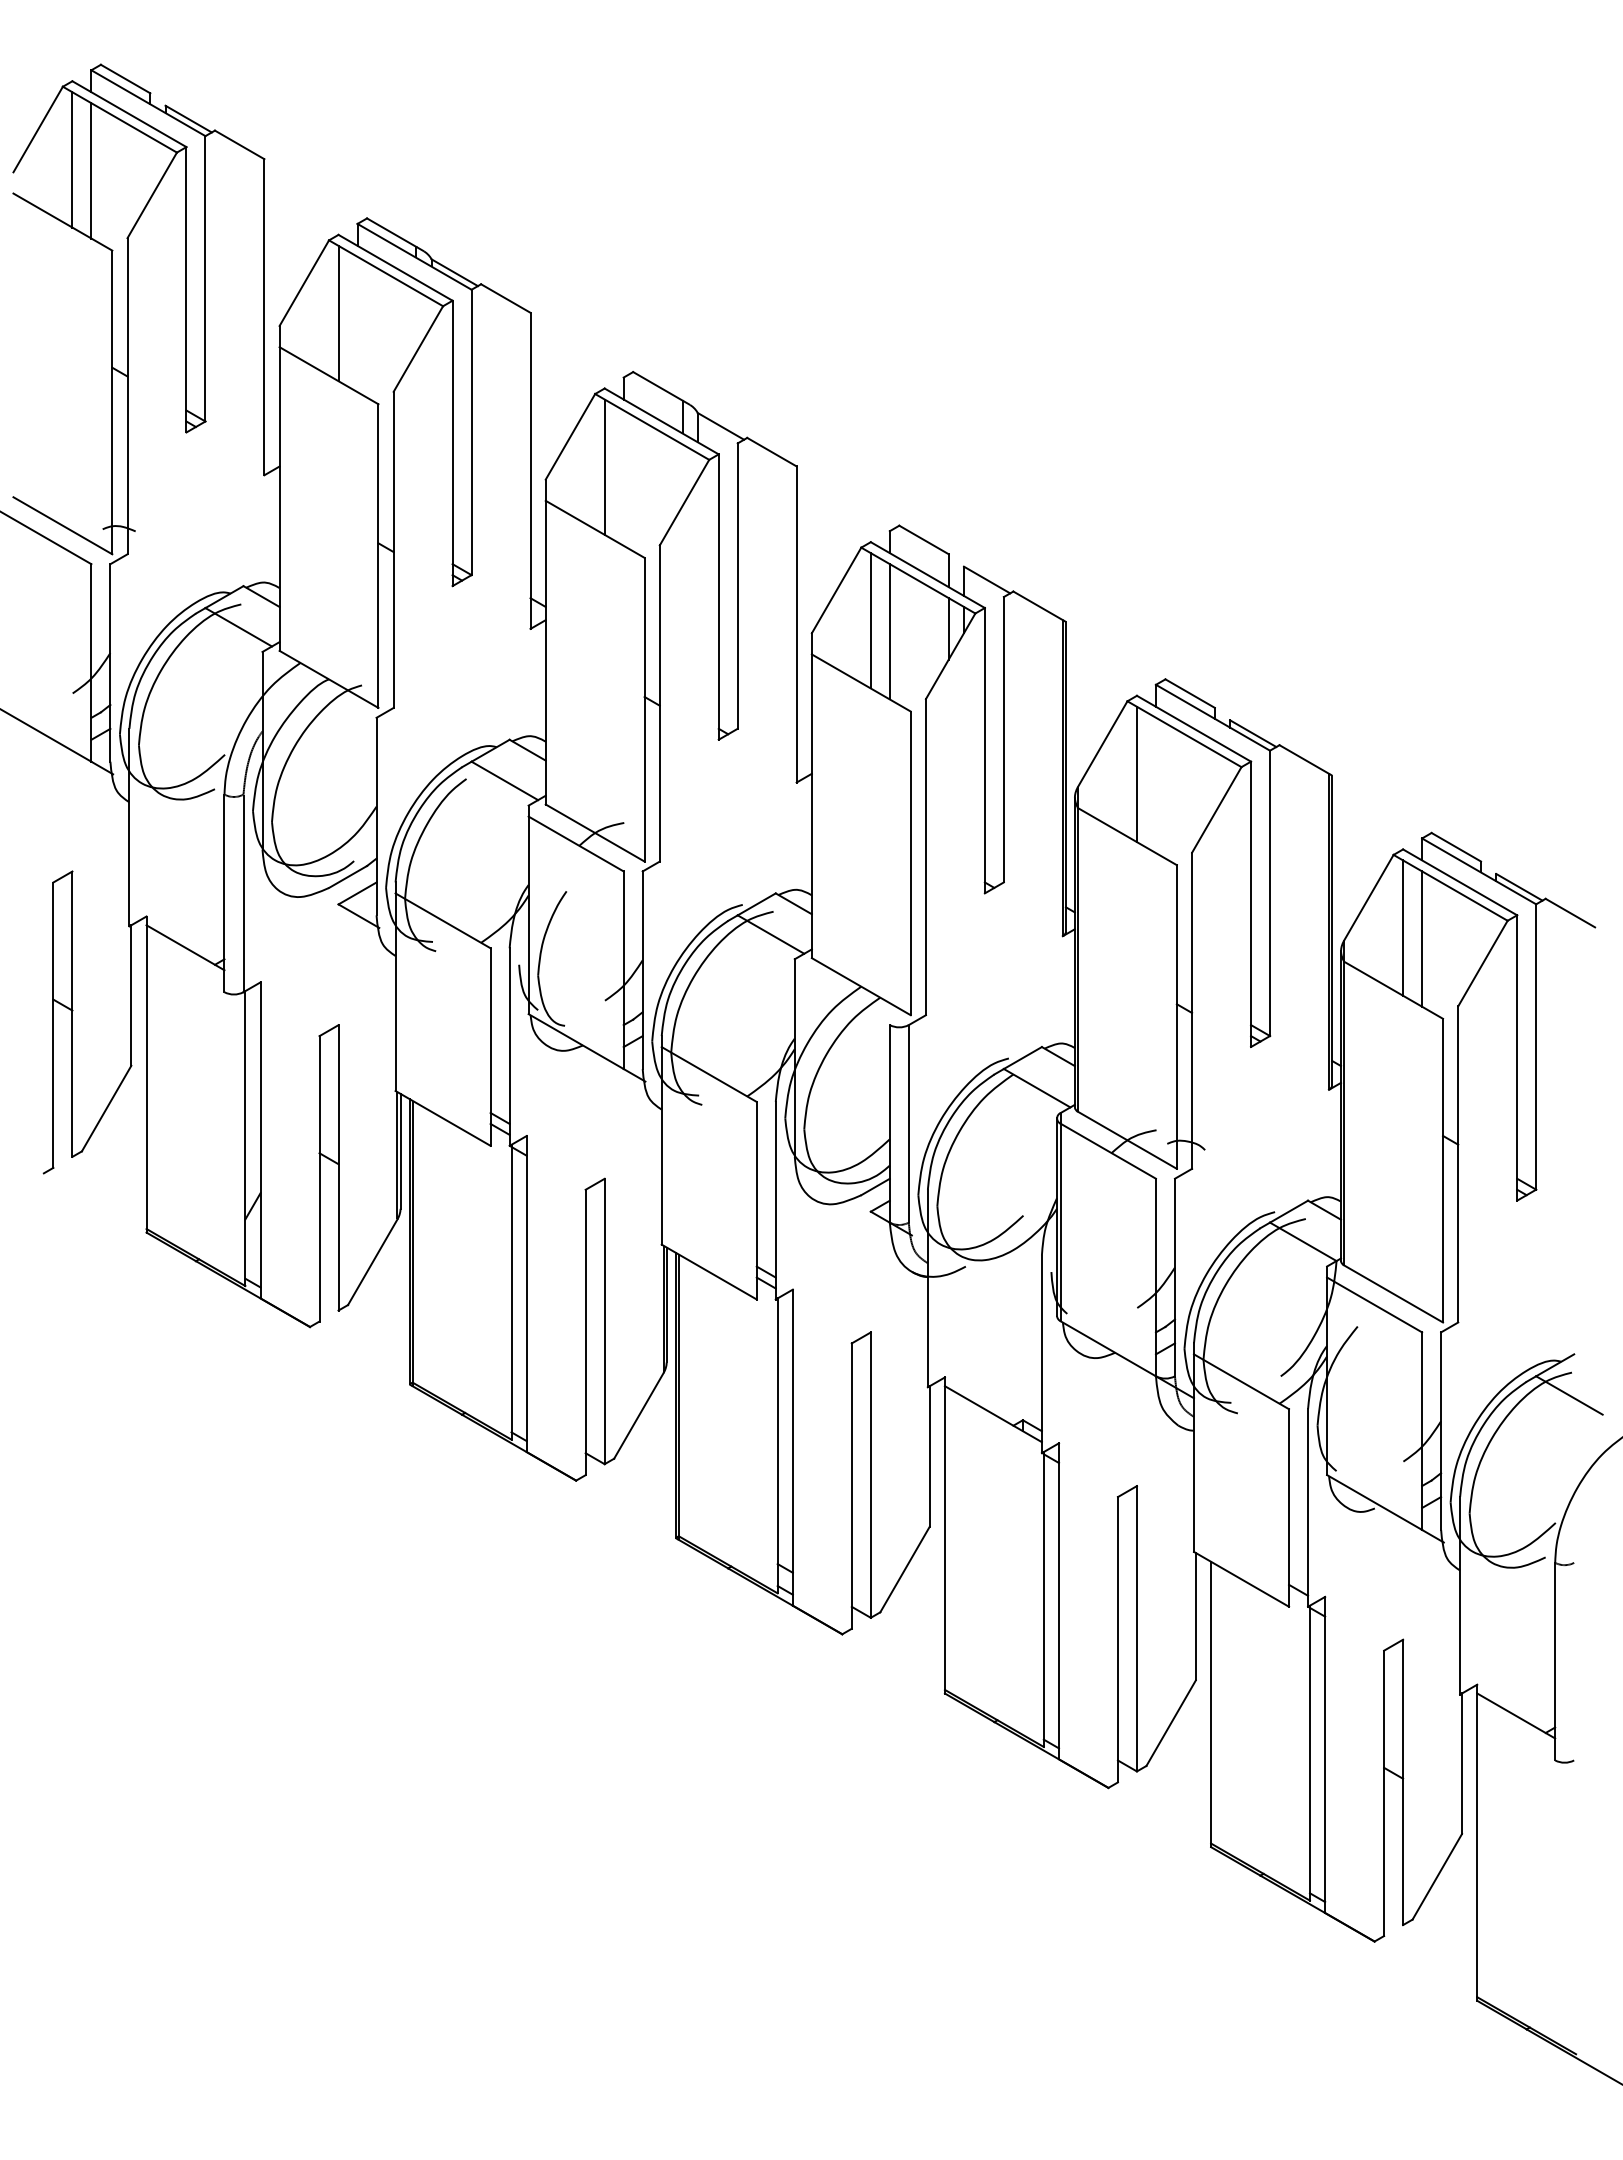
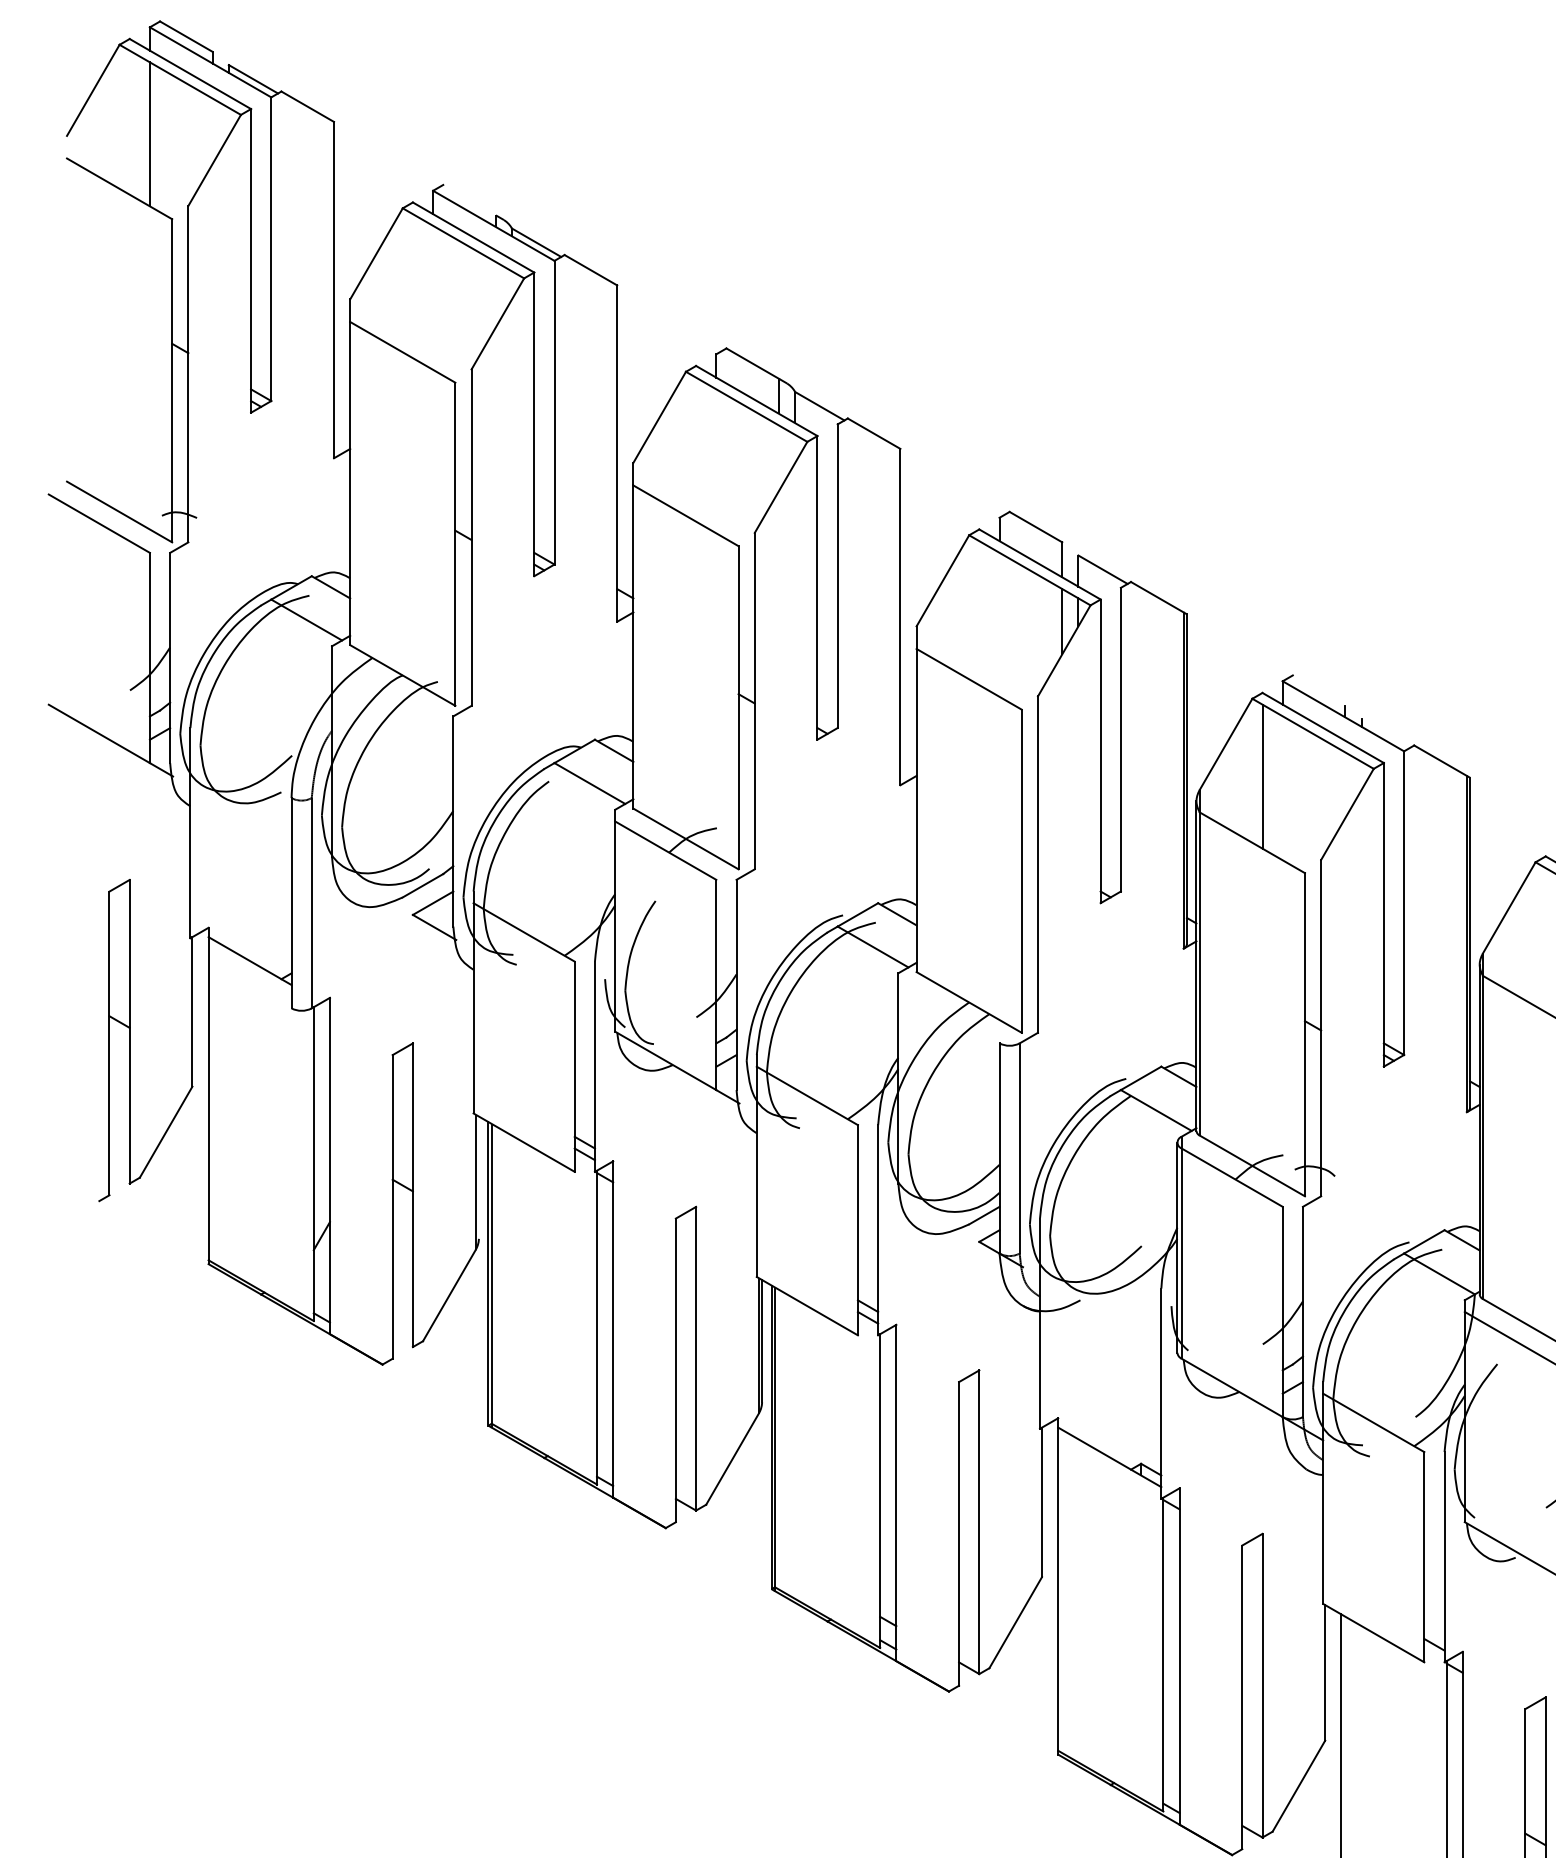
line: (72, 159) -> (129, 122), removed
line: (391, 232) -> (469, 199), removed
line: (338, 313) -> (412, 286), removed
line: (604, 466) -> (695, 448), removed
line: (870, 620) -> (978, 612), removed
line: (889, 631) -> (999, 624), removed
line: (1189, 693) -> (1318, 690), removed
line: (1253, 733) -> (1386, 733), removed
line: (1403, 927) -> (1546, 939), removed
line: (400, 1150) -> (478, 1176), removed

